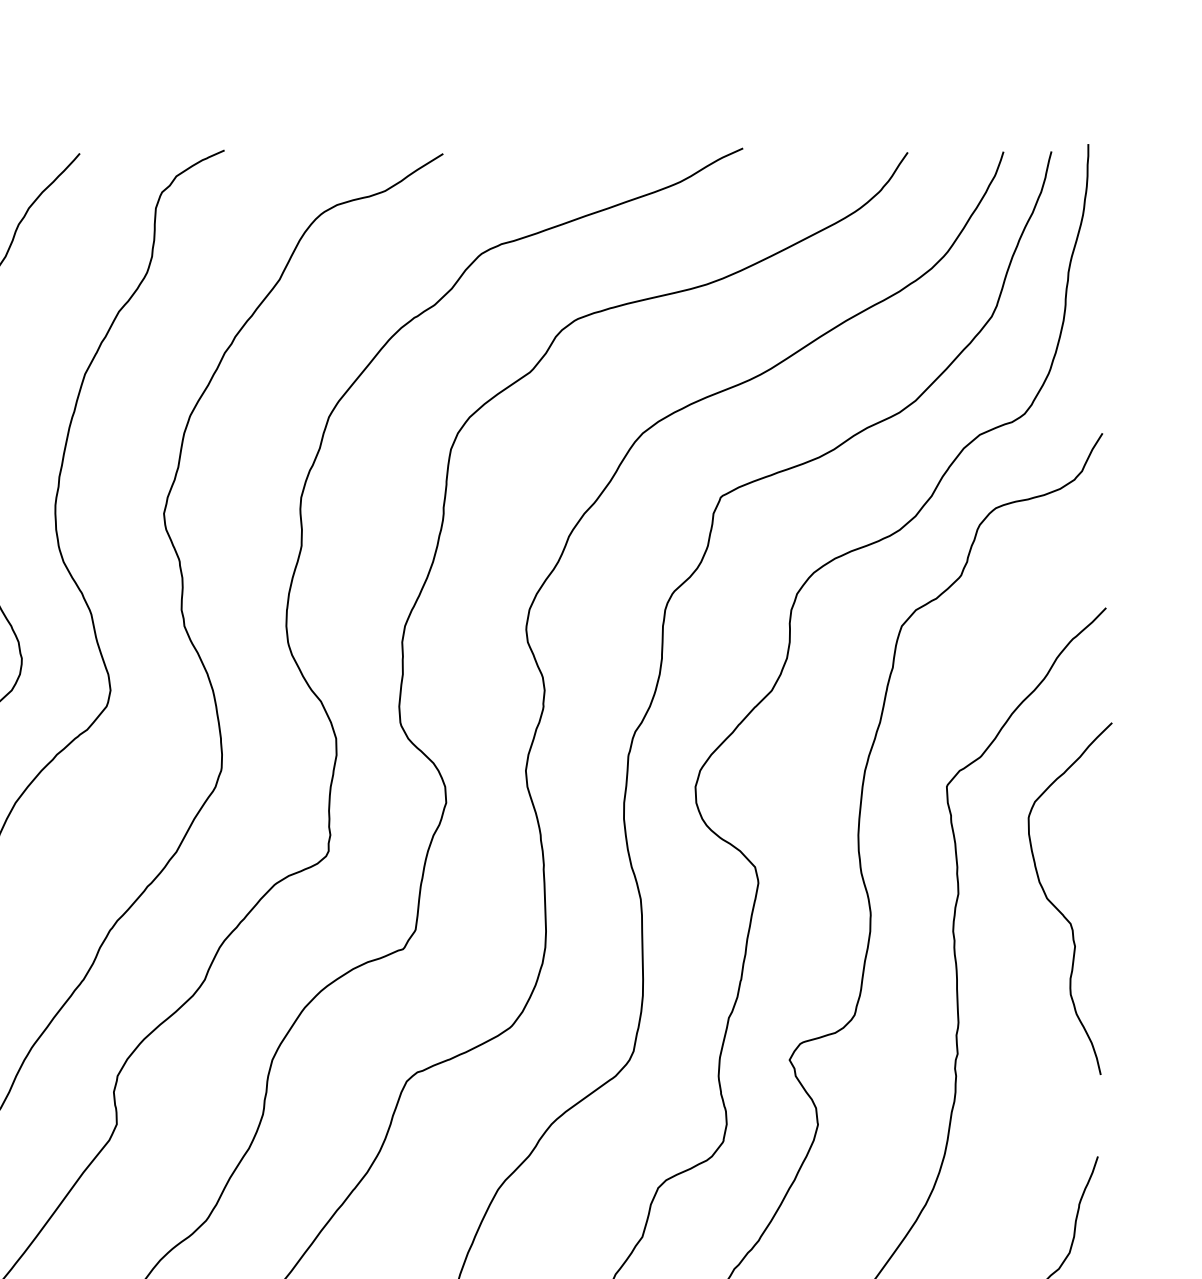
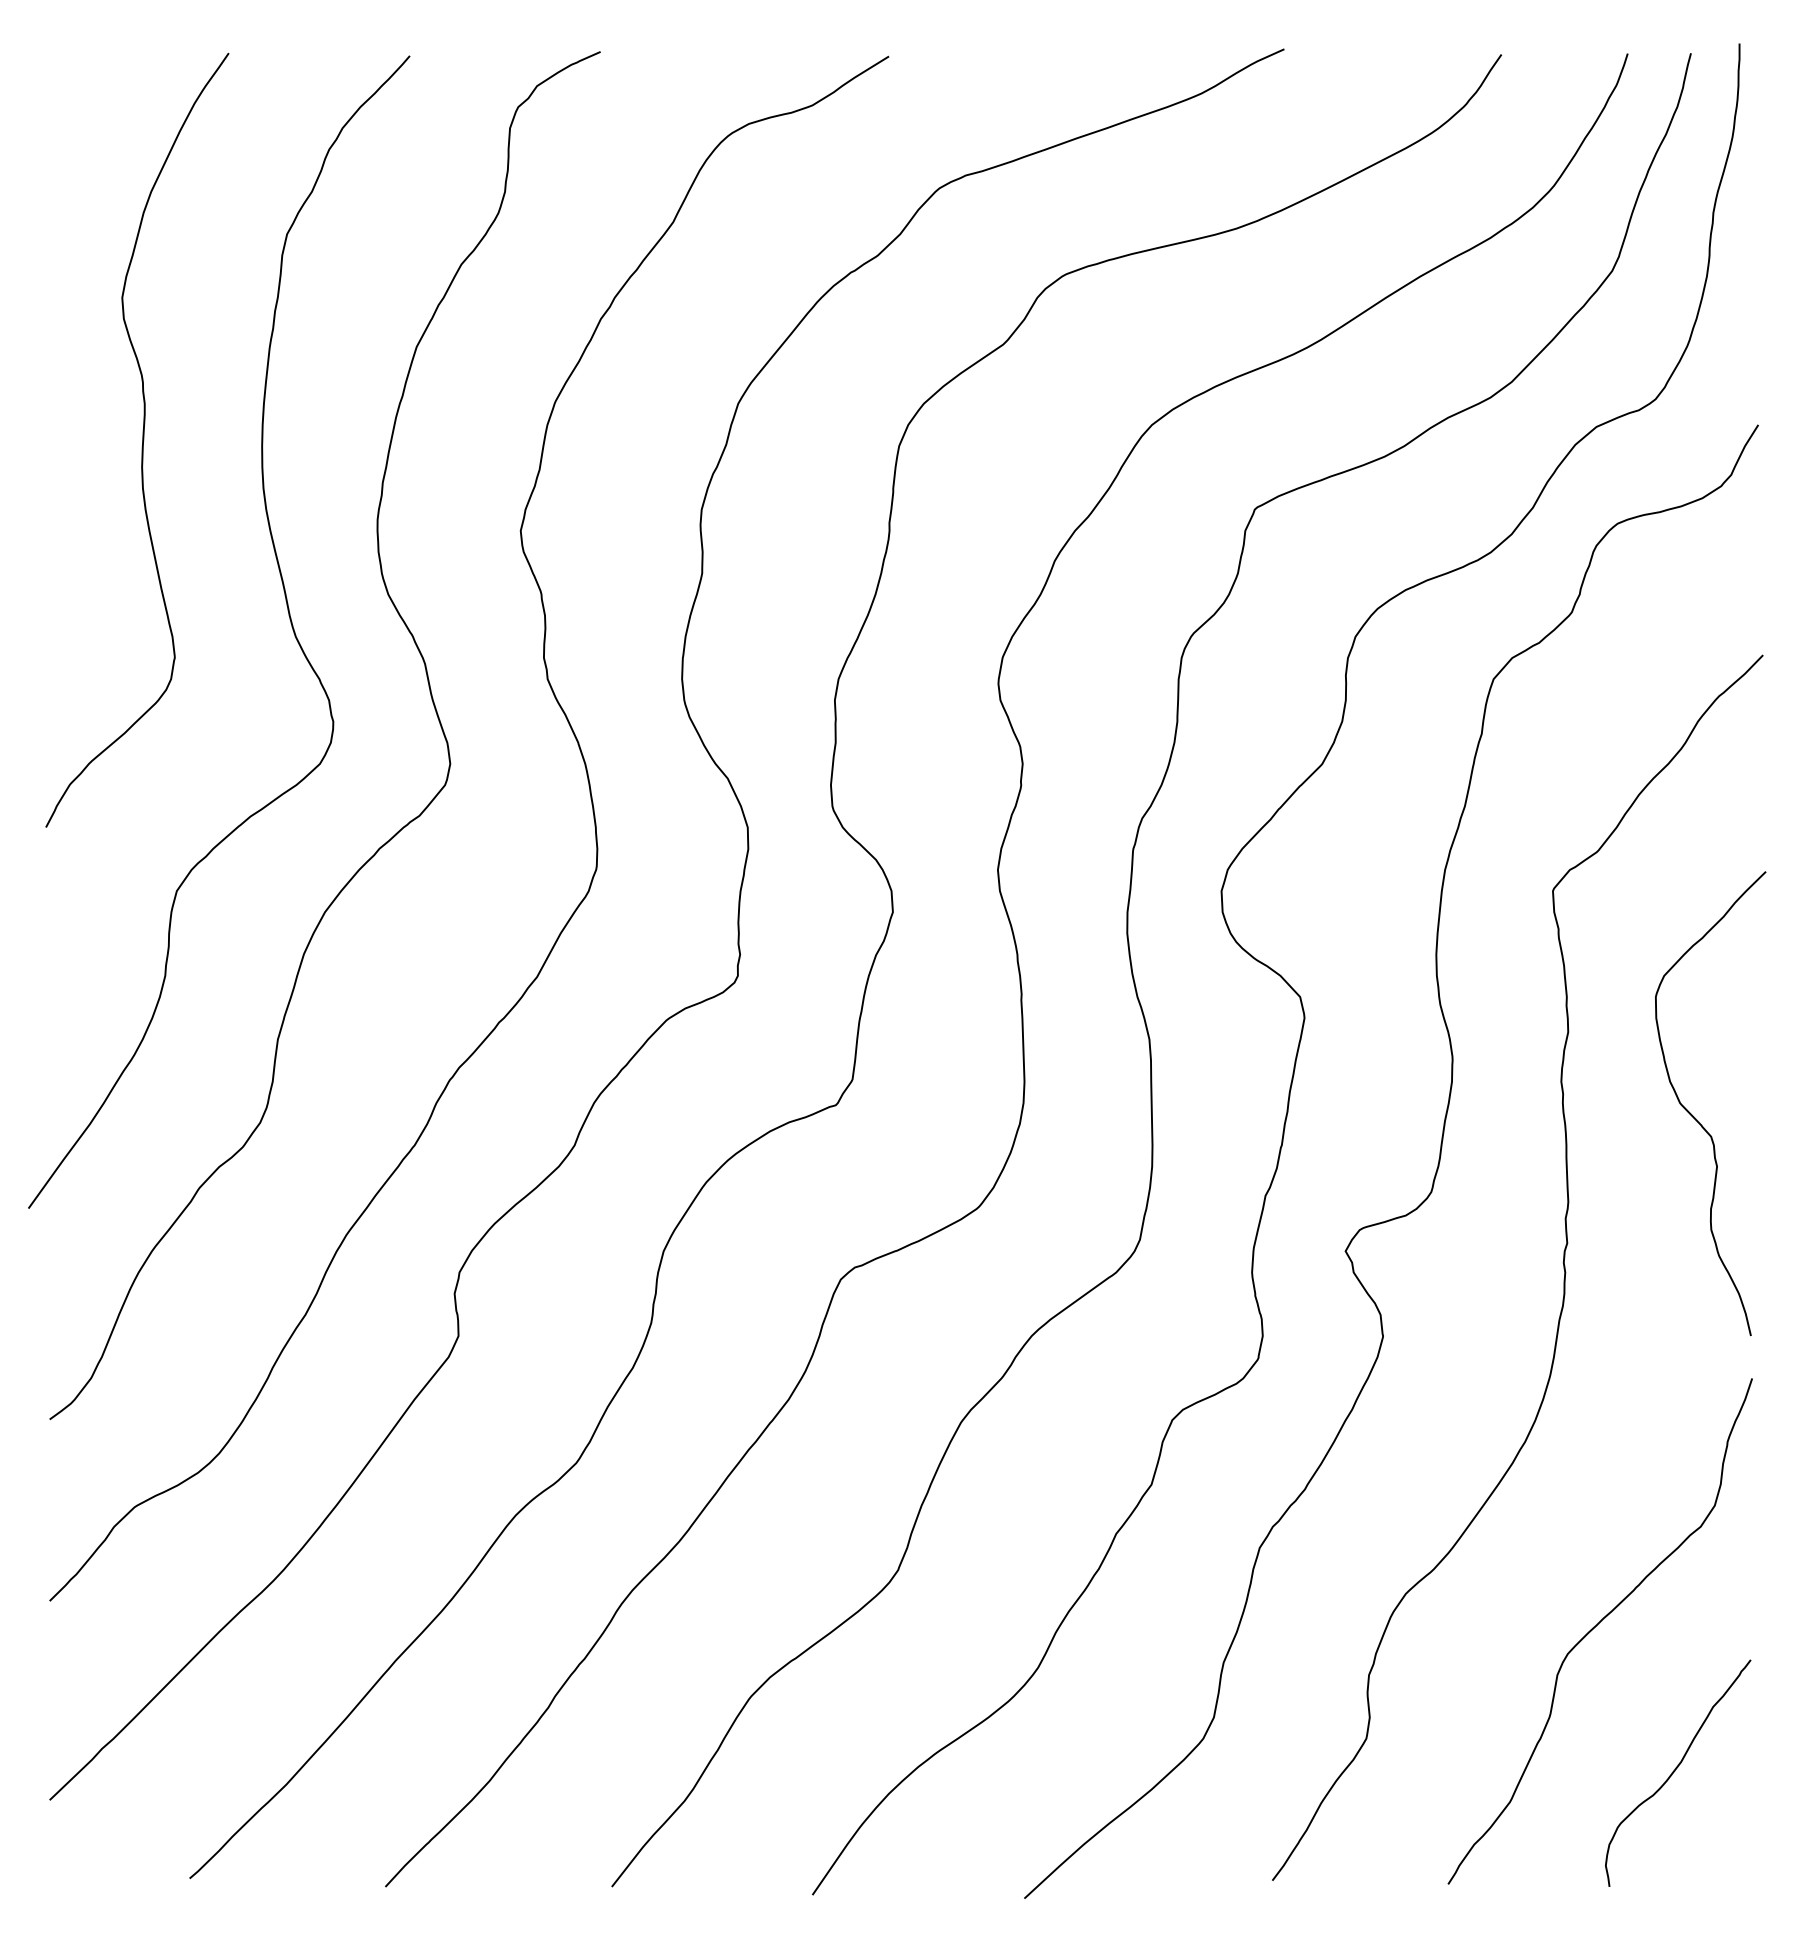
curve: (1058, 909) -> (1695, 1117), moved

